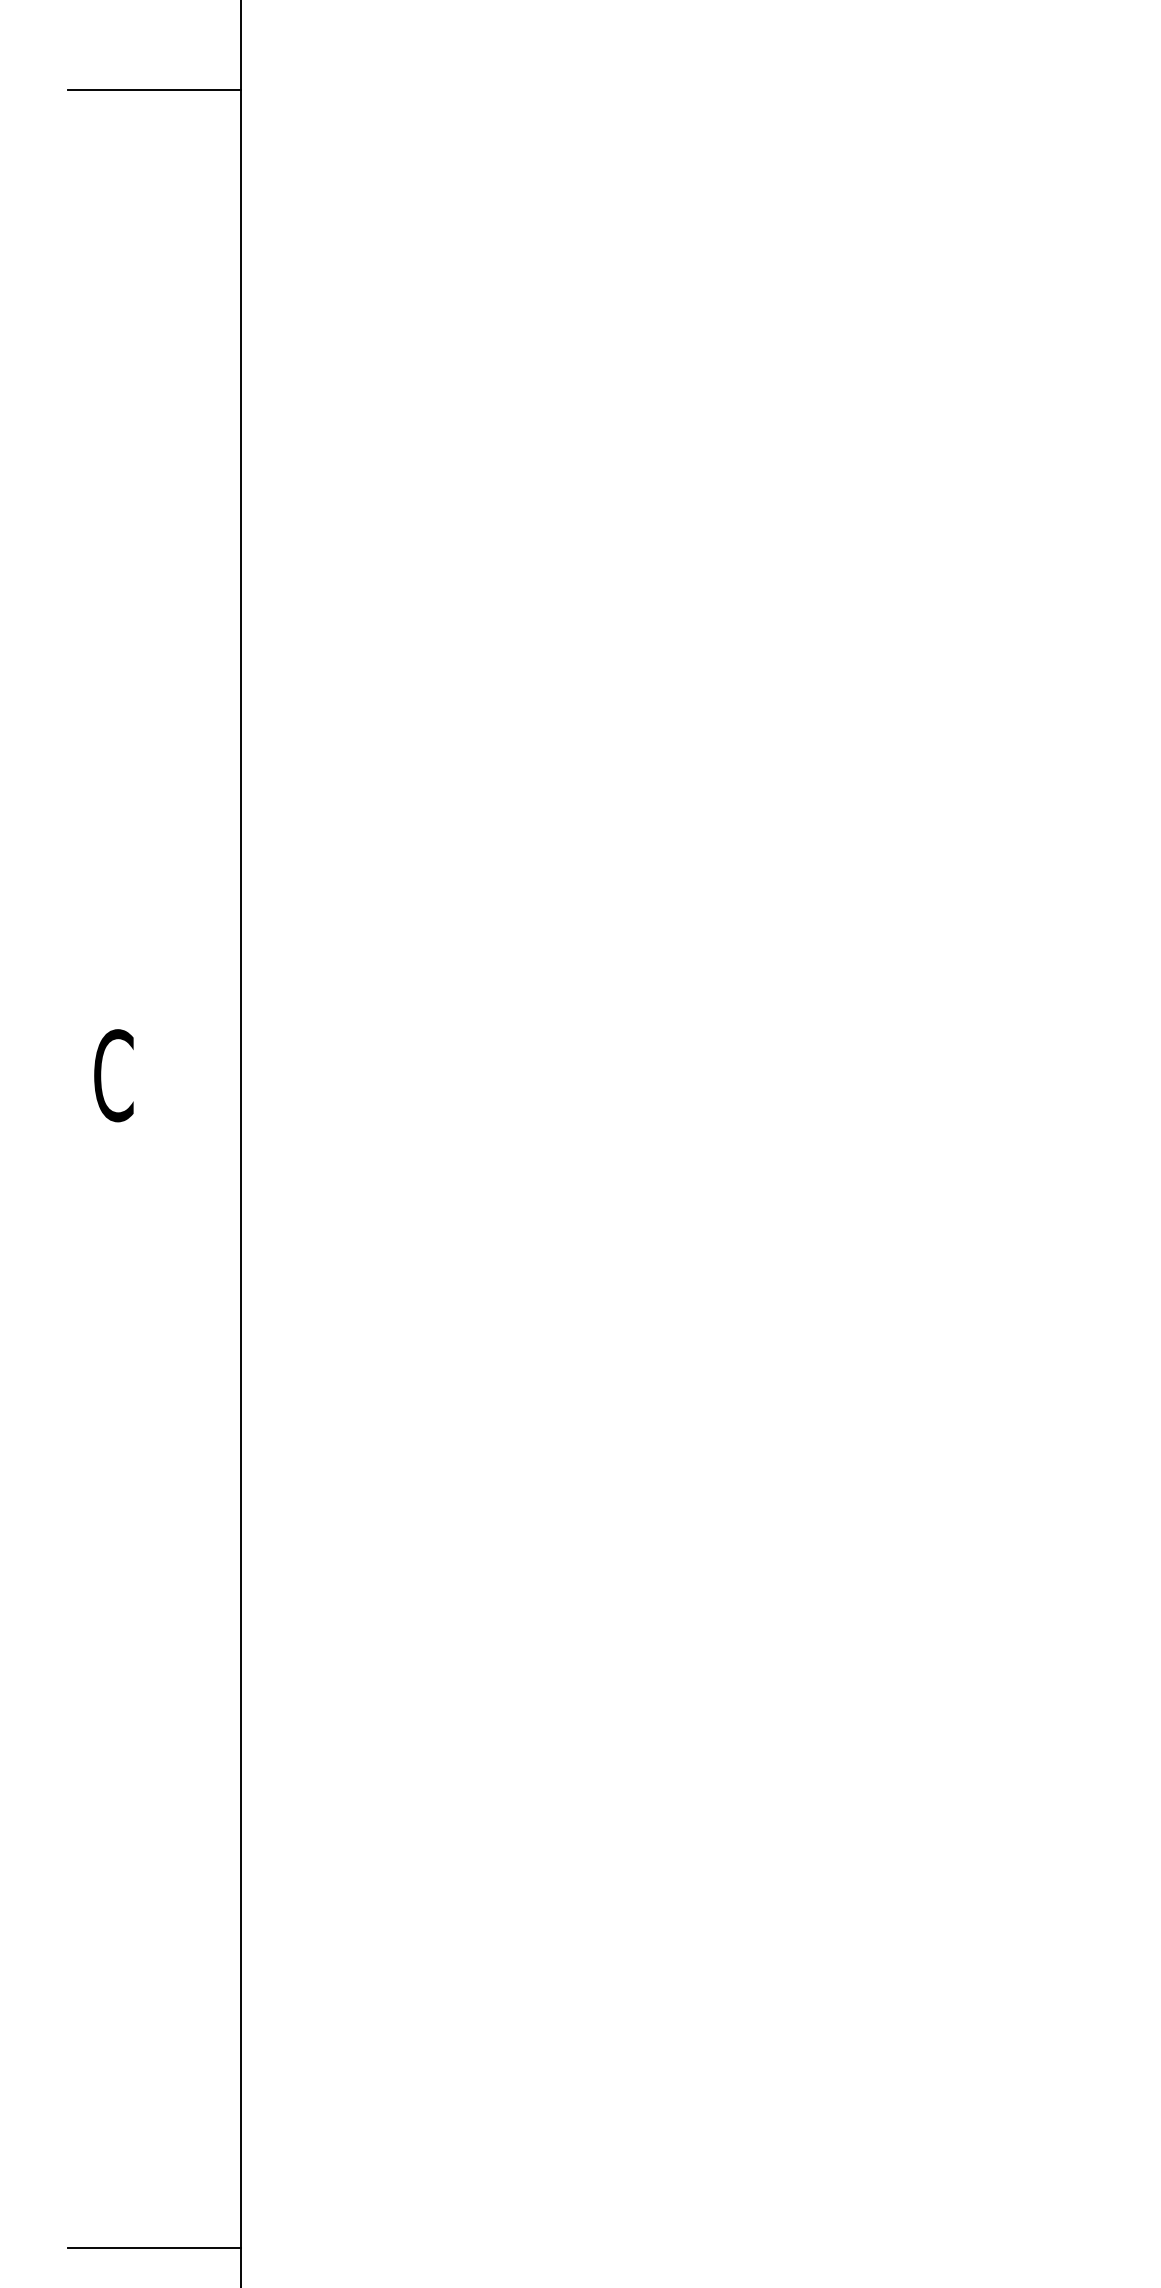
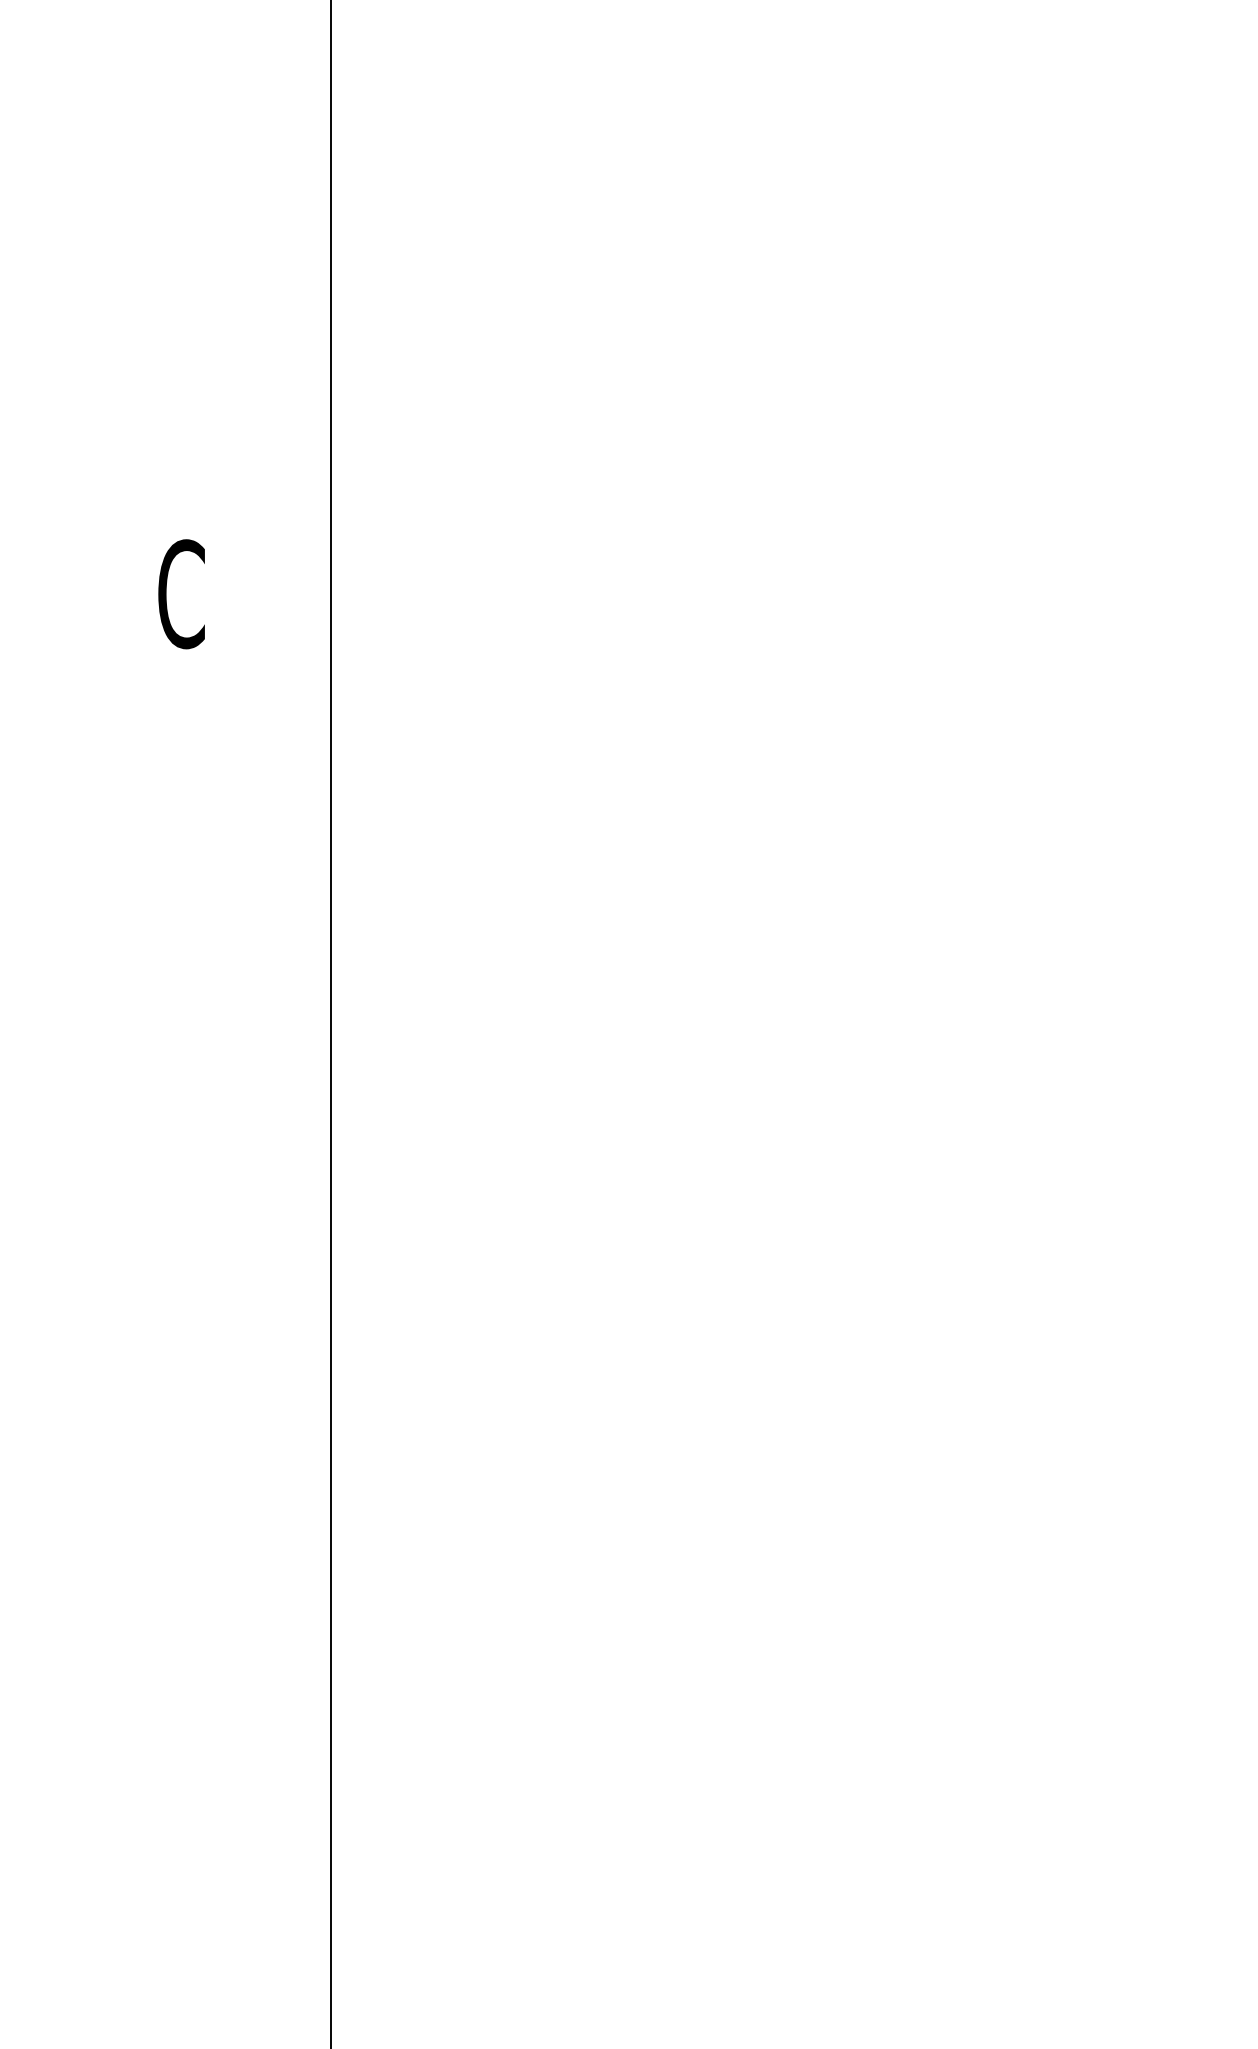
line: (153, 2247) -> (228, 1978), removed

